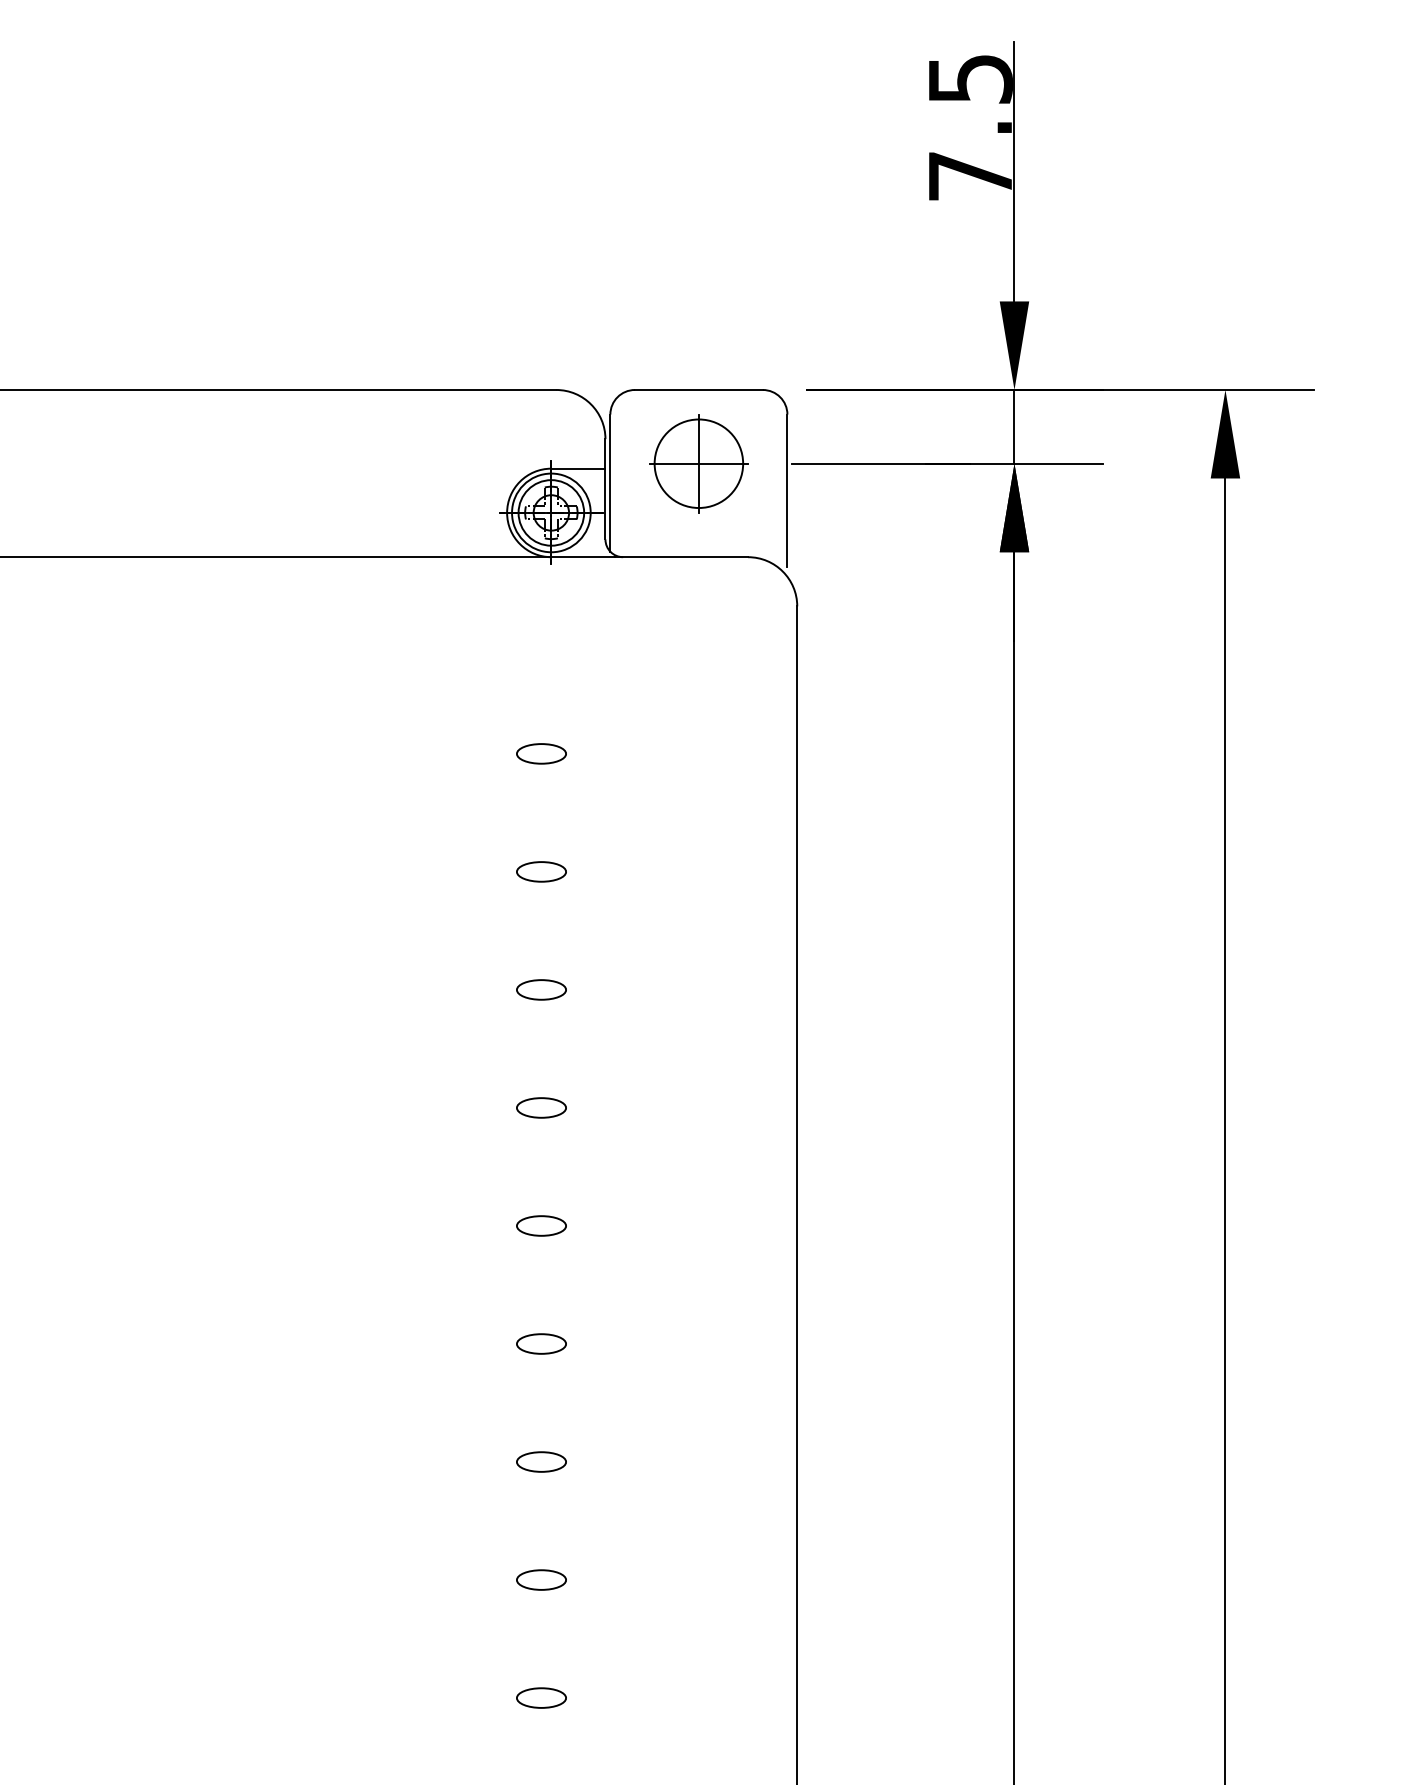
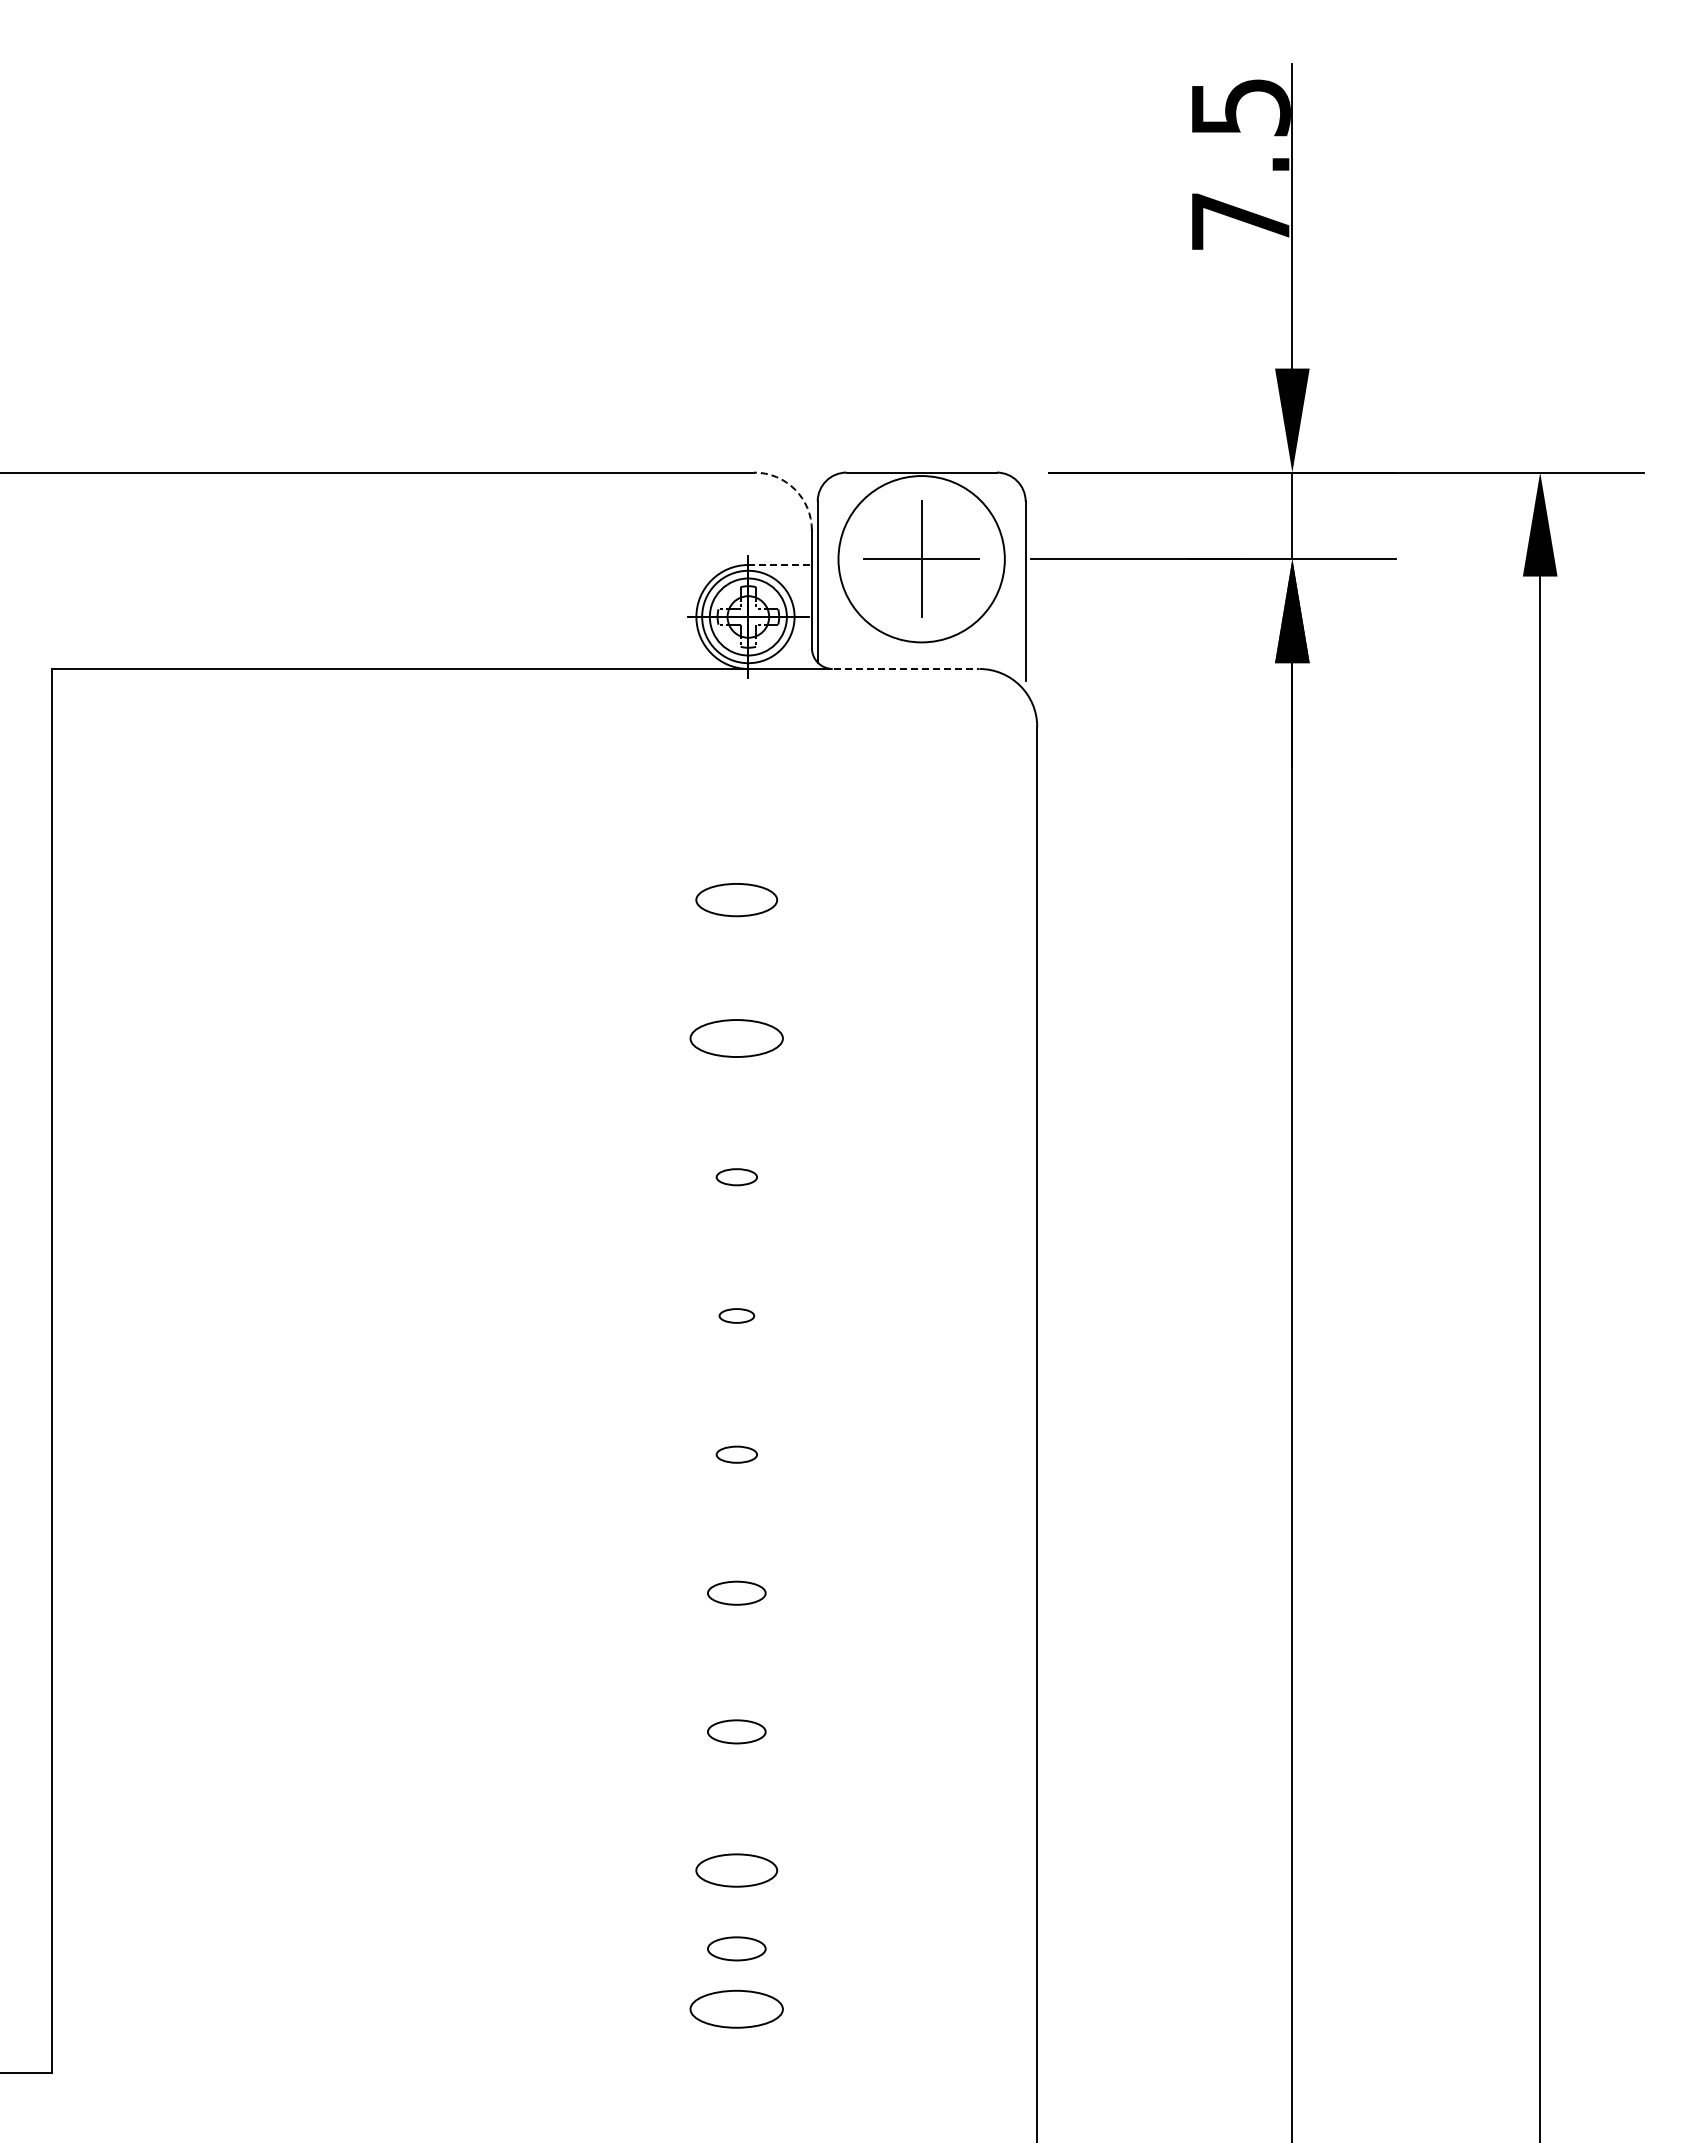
arc: (591, 404) -> (795, 489), solid -> dashed
circle: (698, 463) -> (921, 559), size x1.6
line: (578, 469) -> (780, 565), solid -> dashed
line: (681, 556) -> (901, 668), solid -> dashed
part: (541, 753) -> (736, 899), size x1.4
part: (541, 871) -> (736, 1038), size x1.6
part: (541, 989) -> (736, 1176), size x0.7
part: (541, 1107) -> (736, 1315), size x0.6
part: (541, 1225) -> (736, 1454), size x0.7
part: (541, 1580) -> (736, 1870), size x1.4
part: (541, 1646) -> (736, 1948), added
part: (541, 1697) -> (736, 2008), size x1.6

